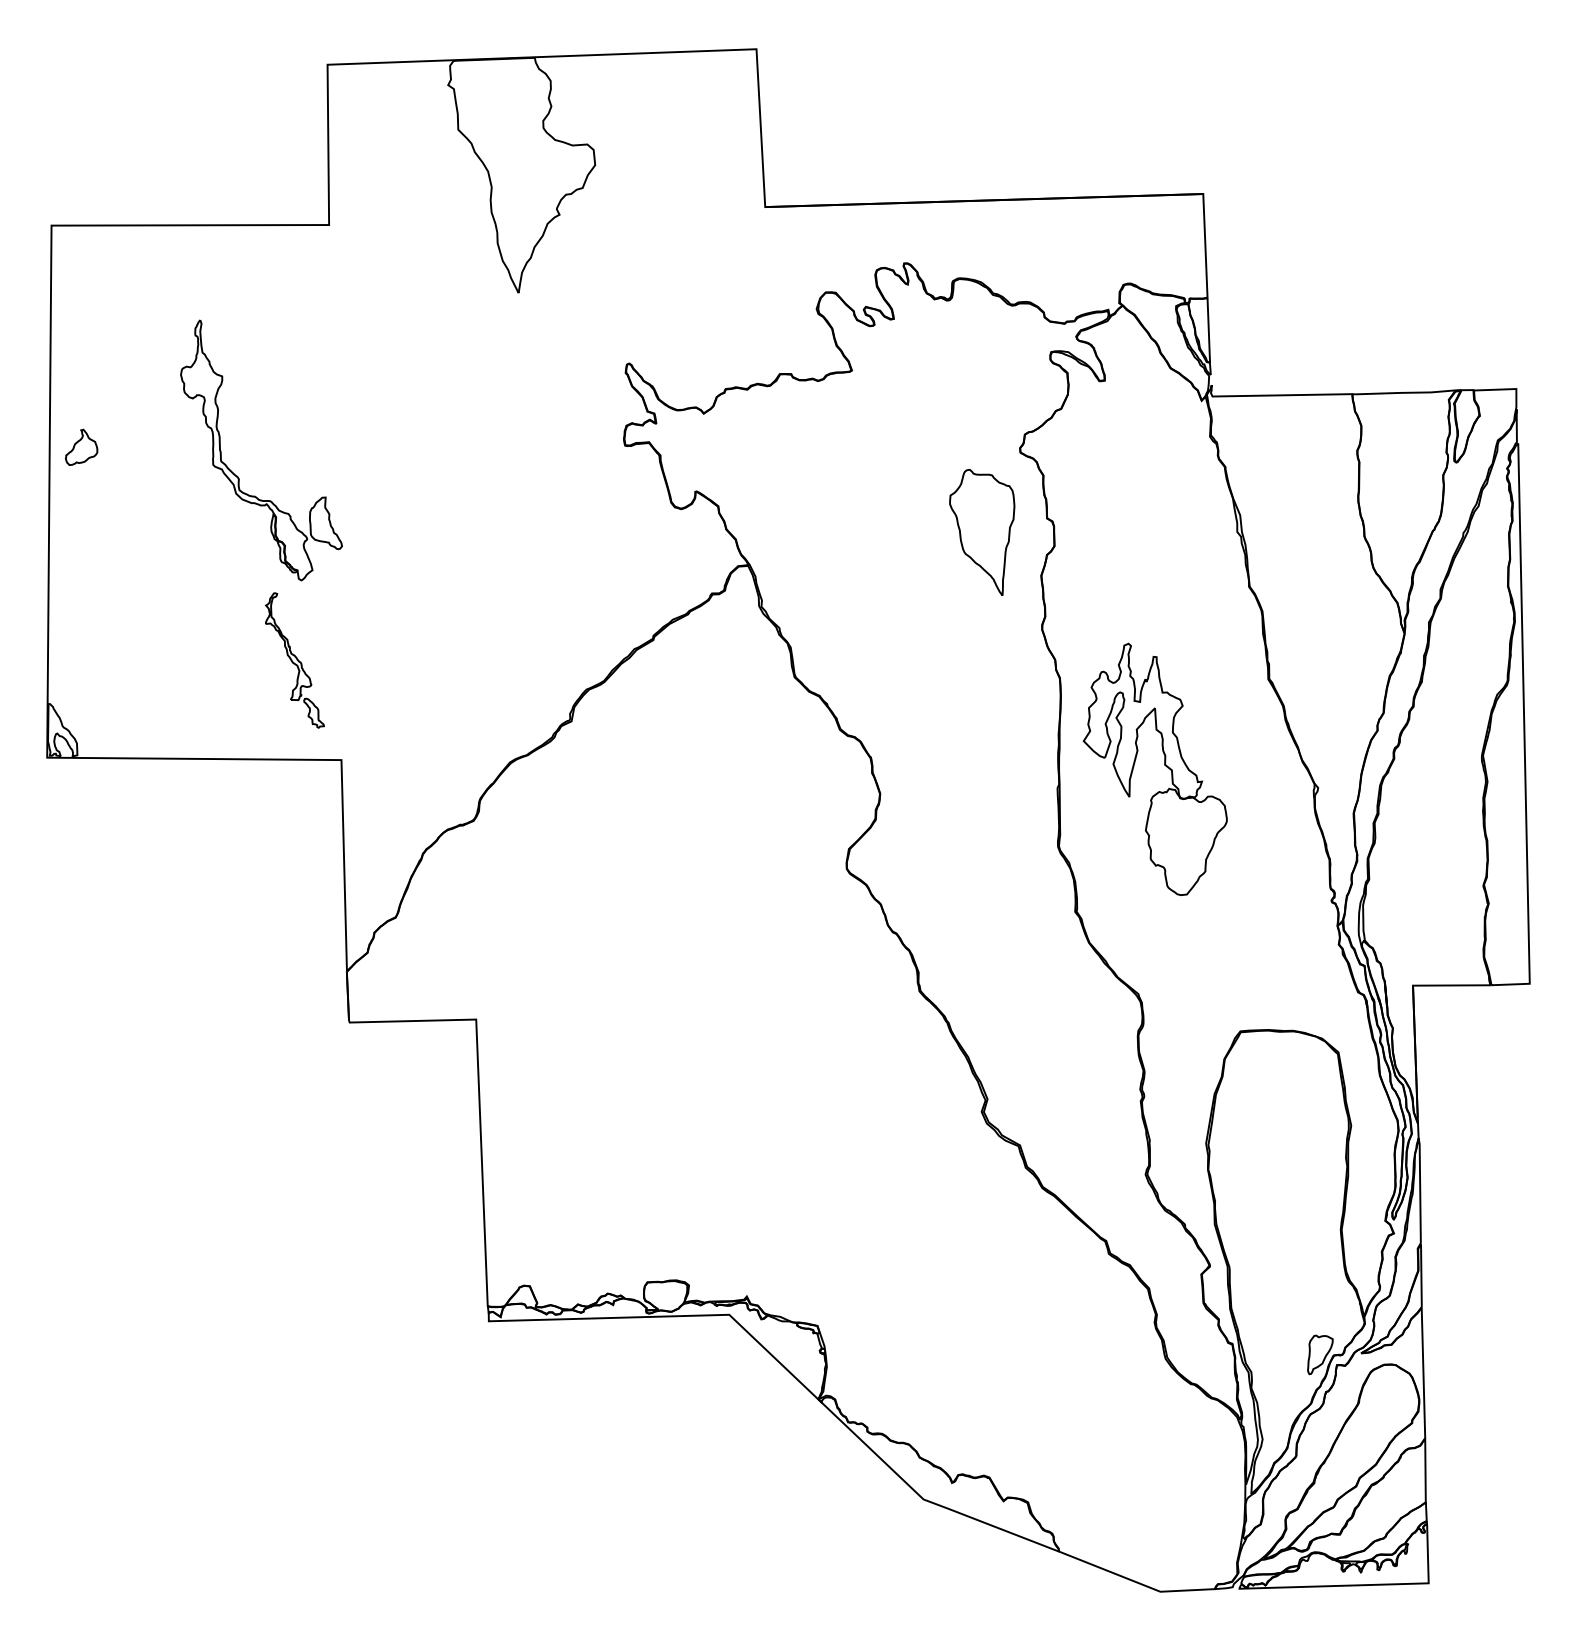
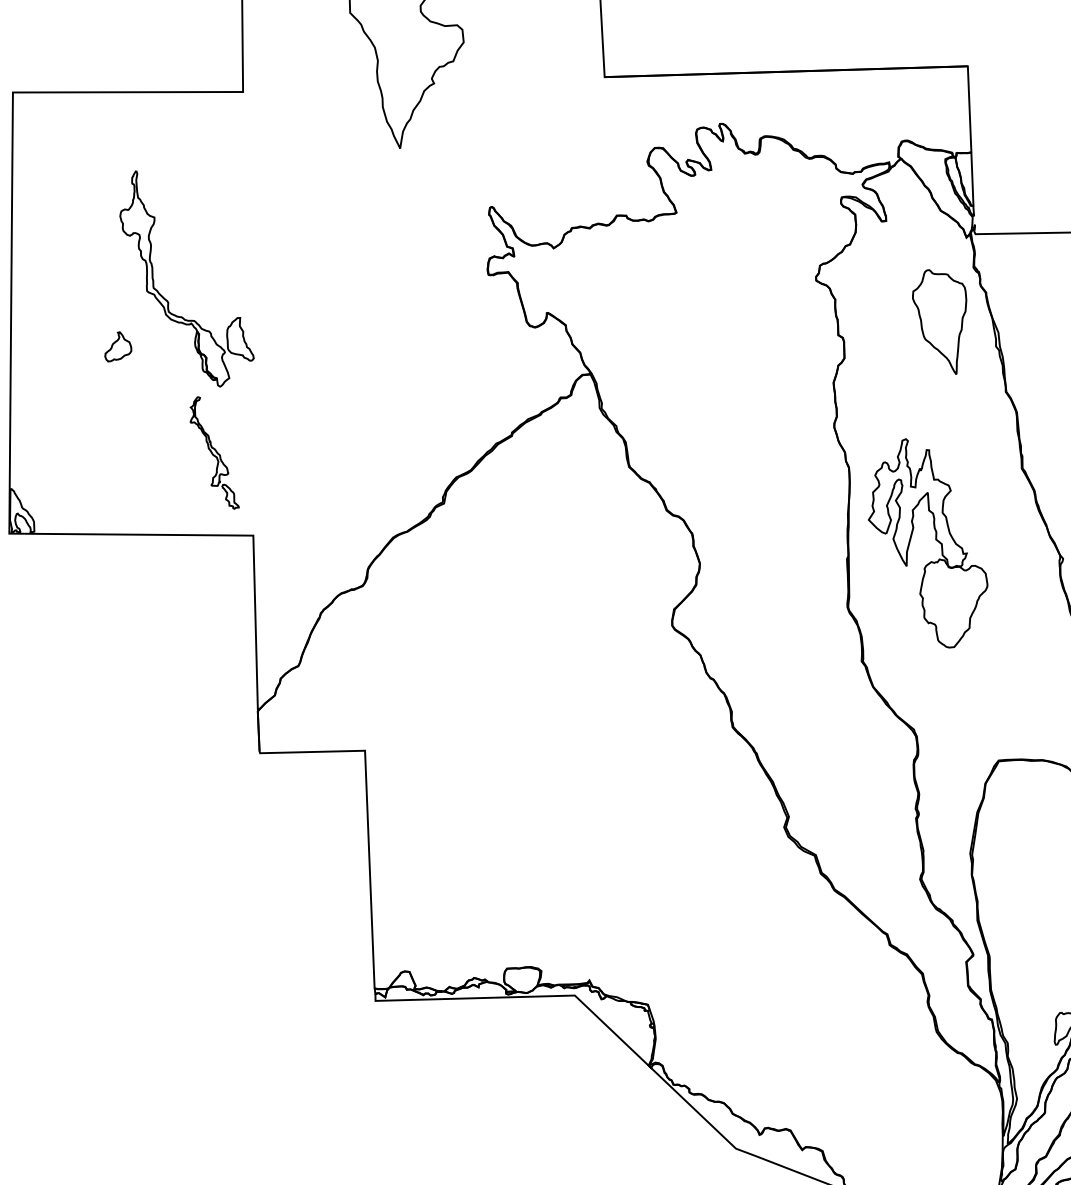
part: (81, 446) -> (118, 346), moved
part: (982, 532) -> (939, 322), moved

